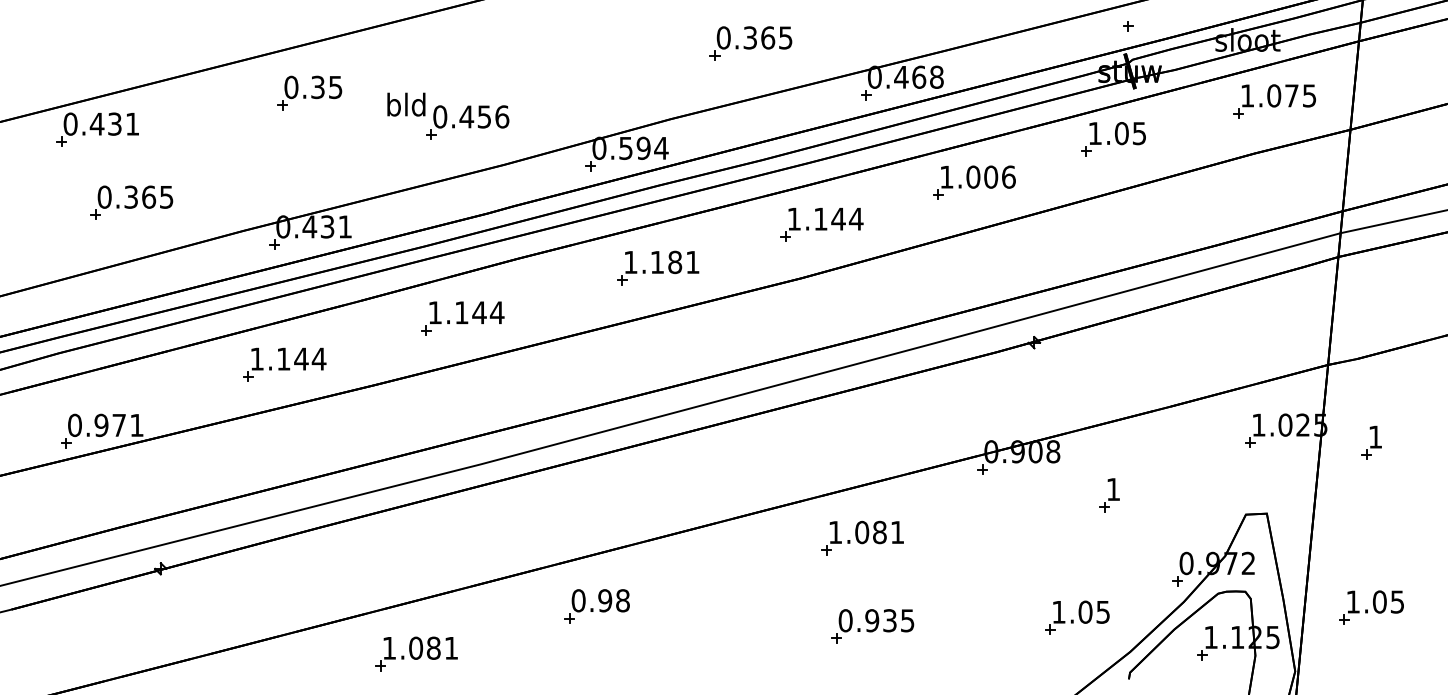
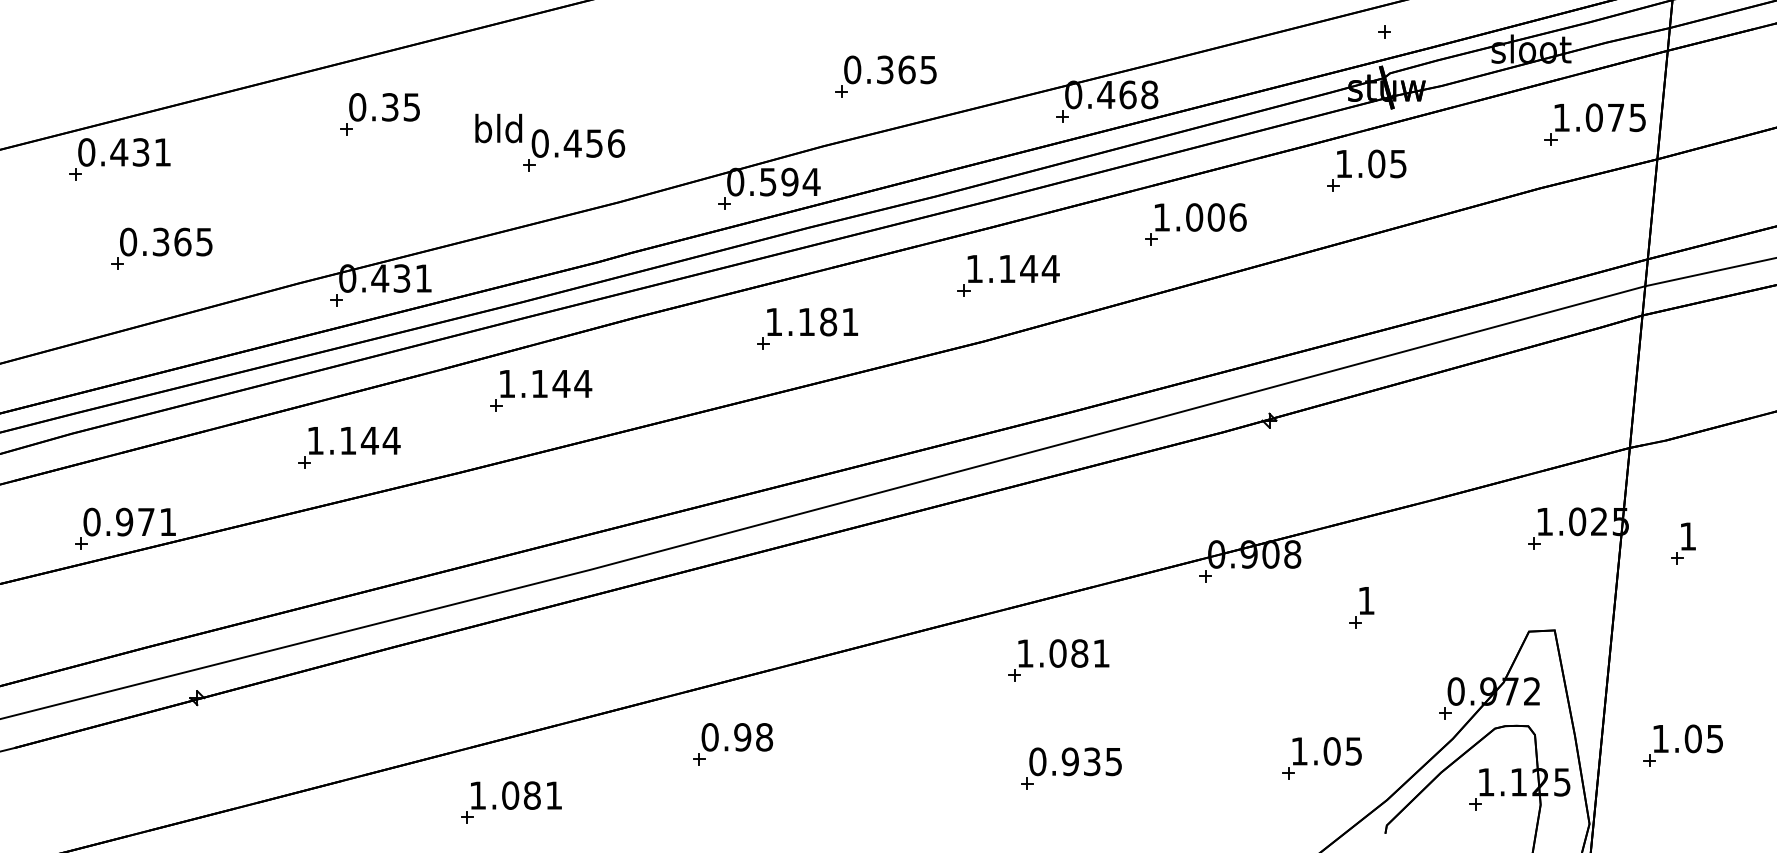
part: (750, 43) -> (885, 76), moved
part: (1274, 101) -> (1594, 124), moved
part: (462, 318) -> (540, 390), moved

